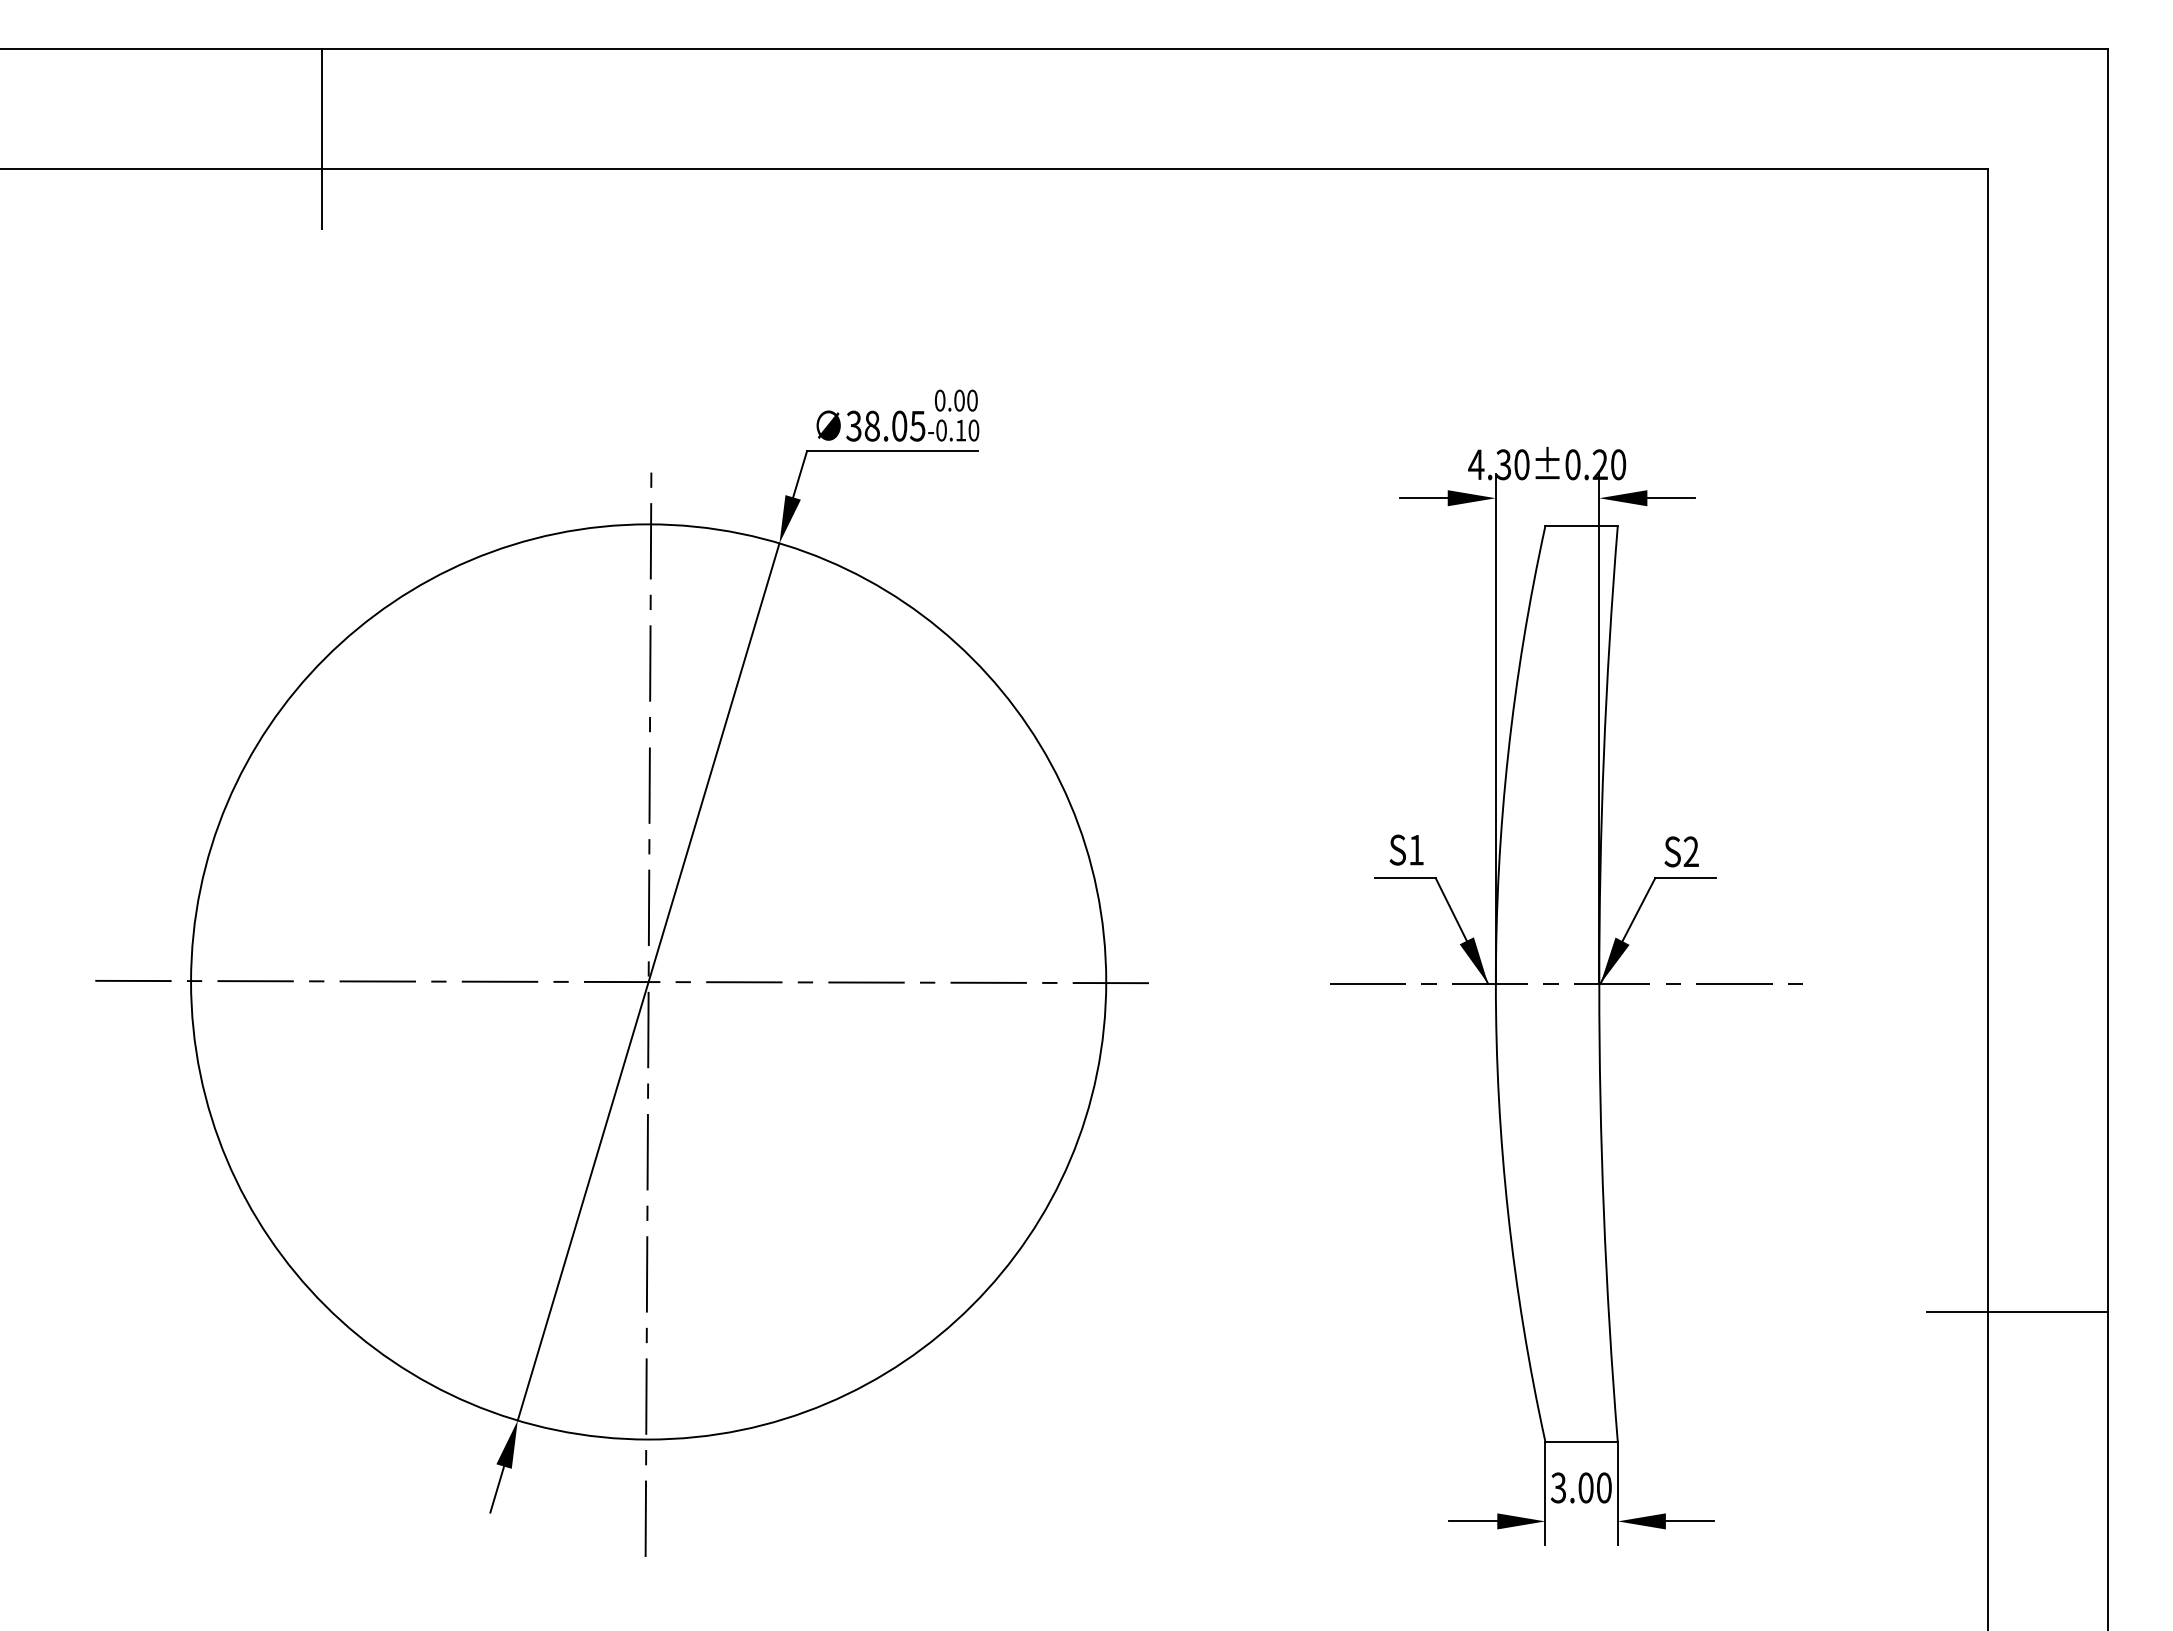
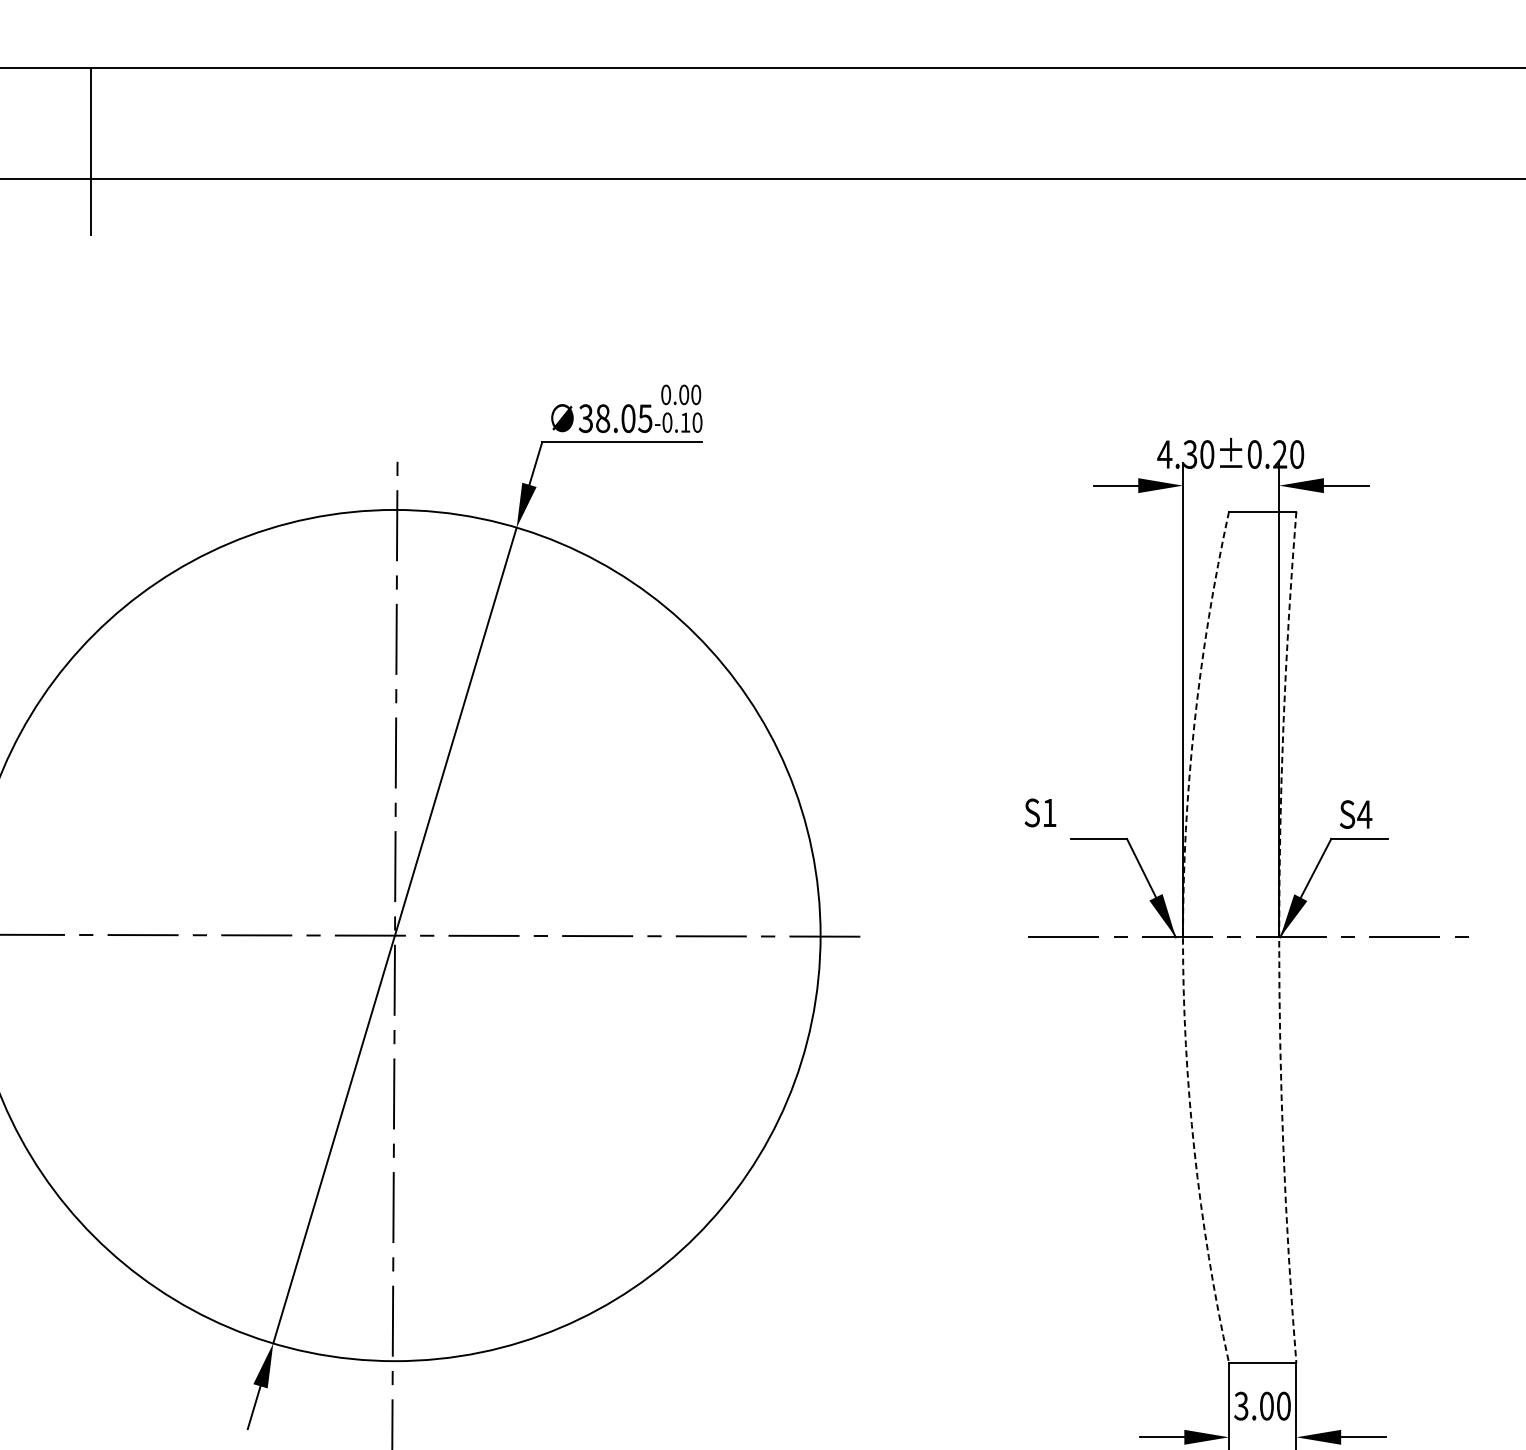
text: (1406, 849) -> (1040, 812), moved
text: (1691, 851) -> (1364, 814), S2 -> S4
arc: (1495, 983) -> (1182, 936), solid -> dashed
arc: (1599, 983) -> (1279, 936), solid -> dashed

